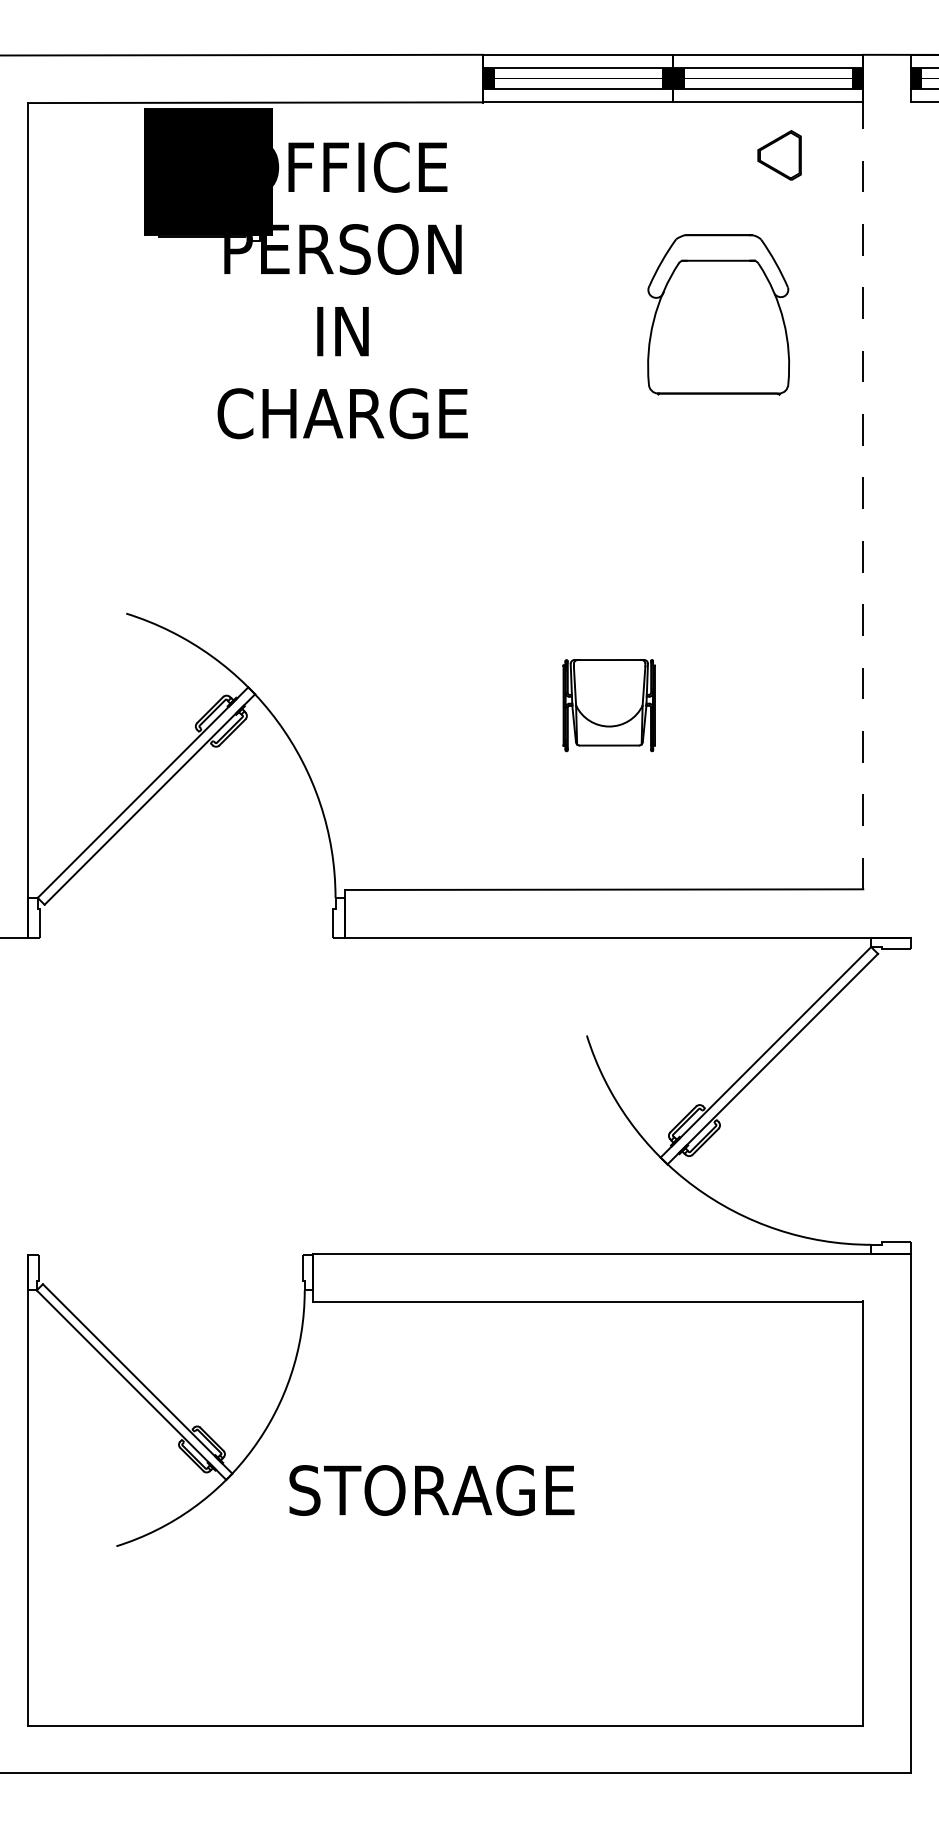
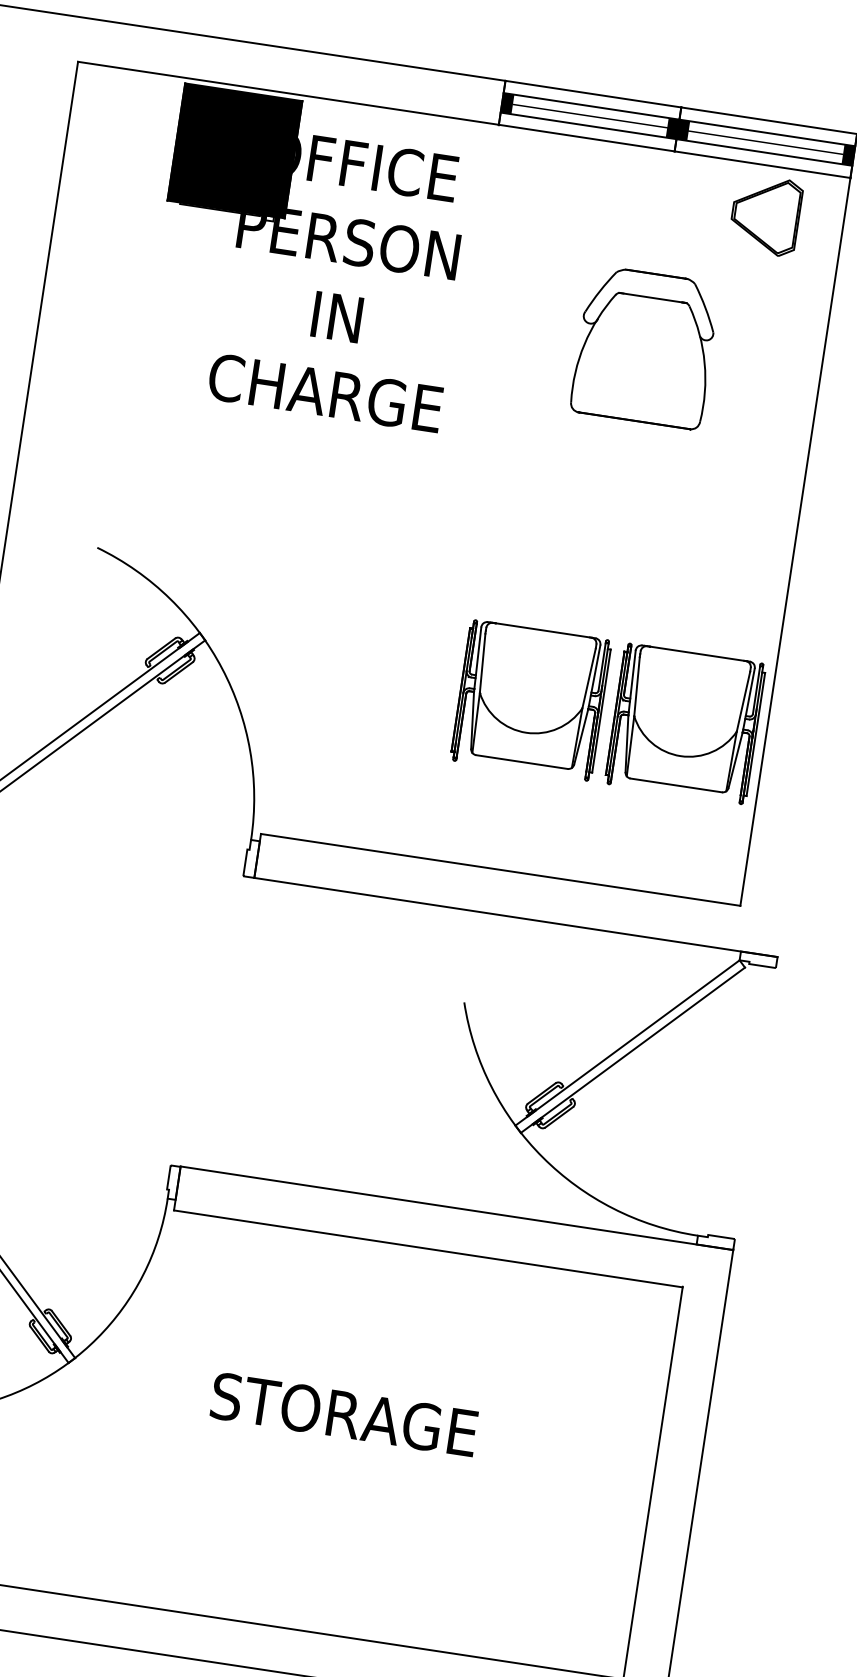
part: (779, 155) -> (765, 215), size x1.67
part: (718, 314) -> (645, 347), moved
line: (863, 495) -> (795, 541), dashed -> solid
part: (609, 705) -> (531, 700), size x1.67
part: (776, 705) -> (685, 723), added
text: (431, 1490) -> (343, 1414), moved

